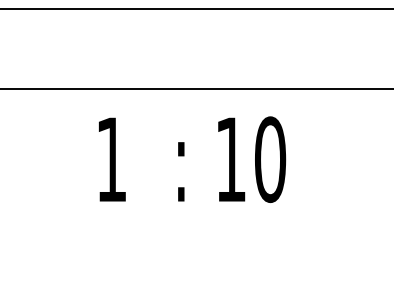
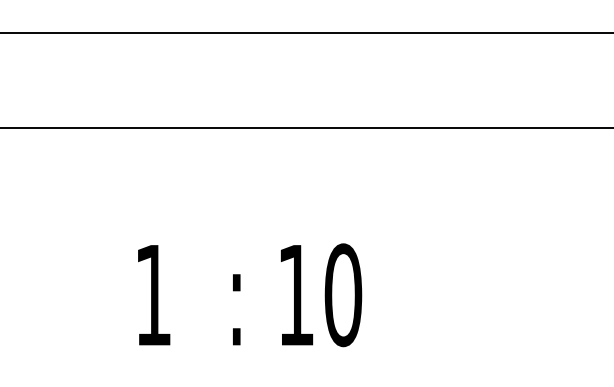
text: (192, 159) -> (250, 295), moved

